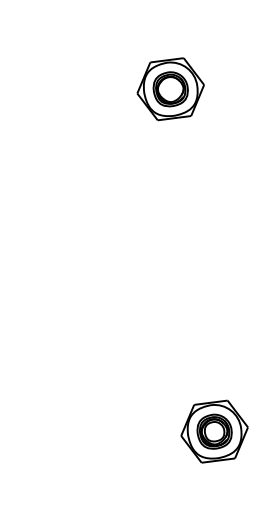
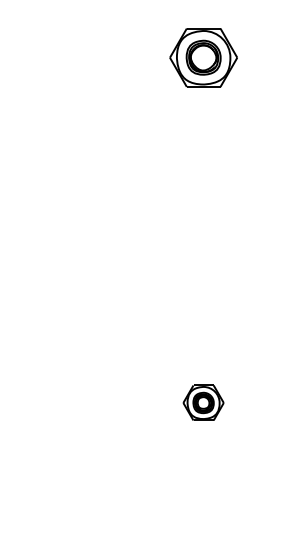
part: (214, 431) -> (203, 402), size x0.6

